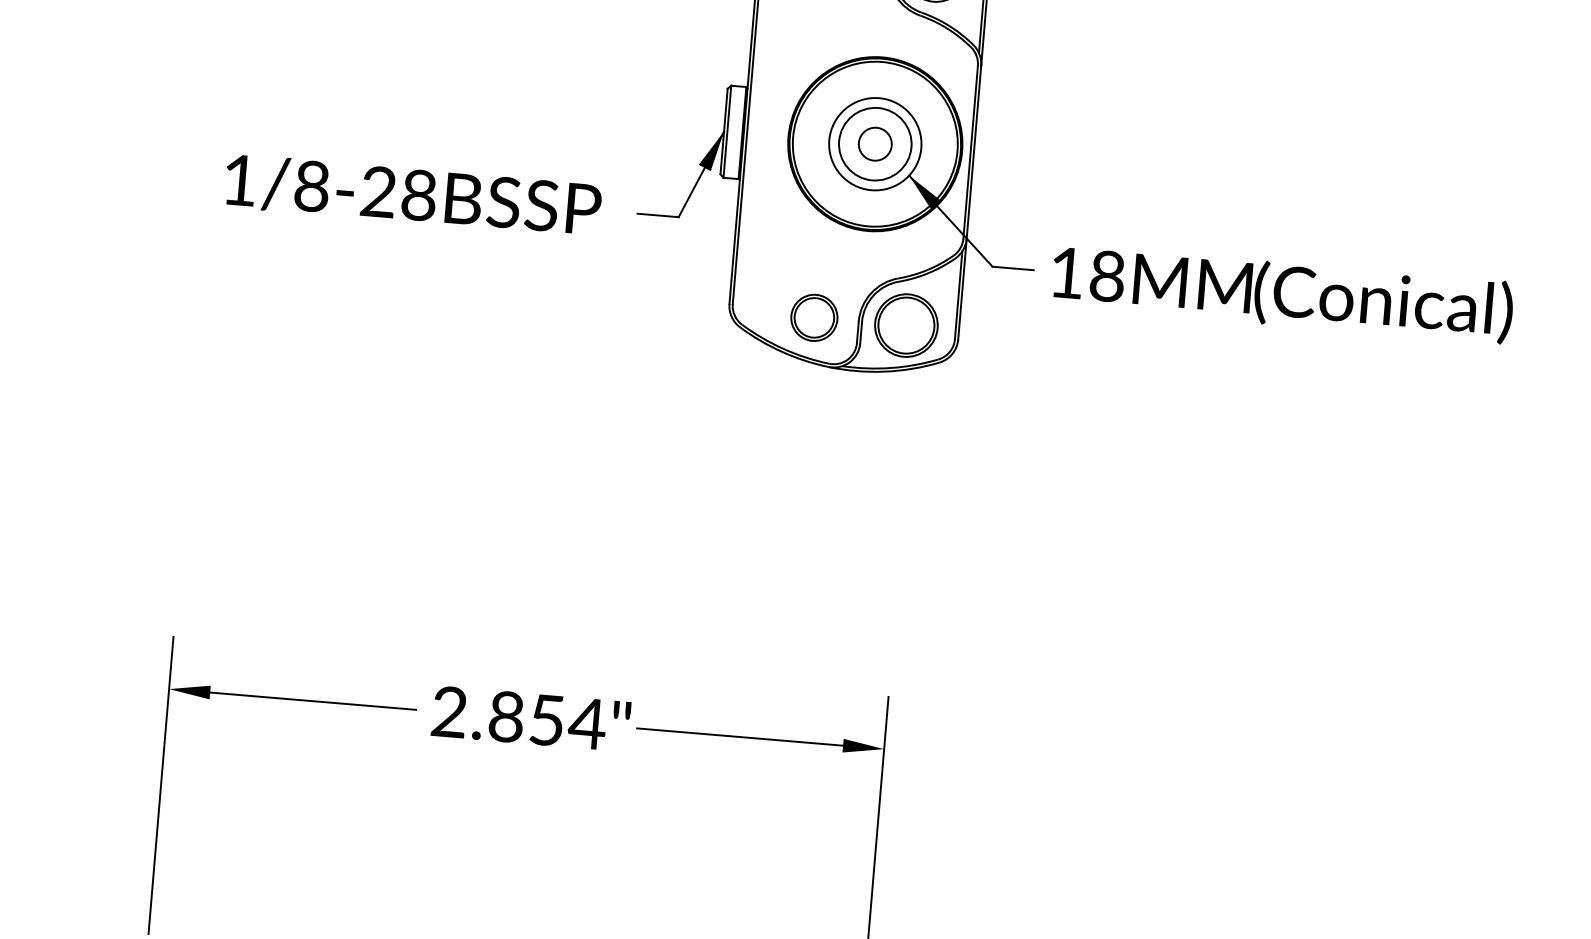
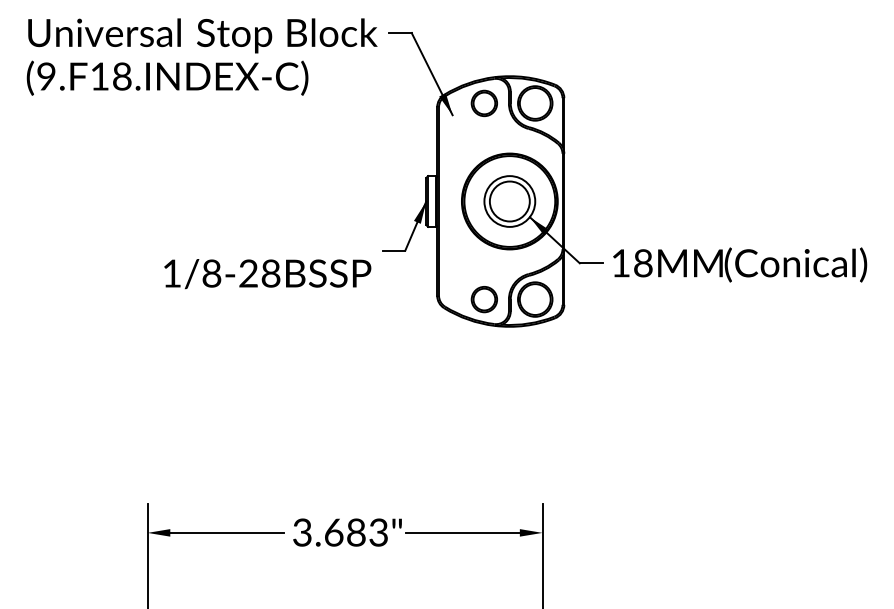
circle: (874, 144) -> (509, 201), removed
text: (412, 196) -> (267, 274), moved
text: (518, 717) -> (340, 532), 2.854" -> 3.683"

